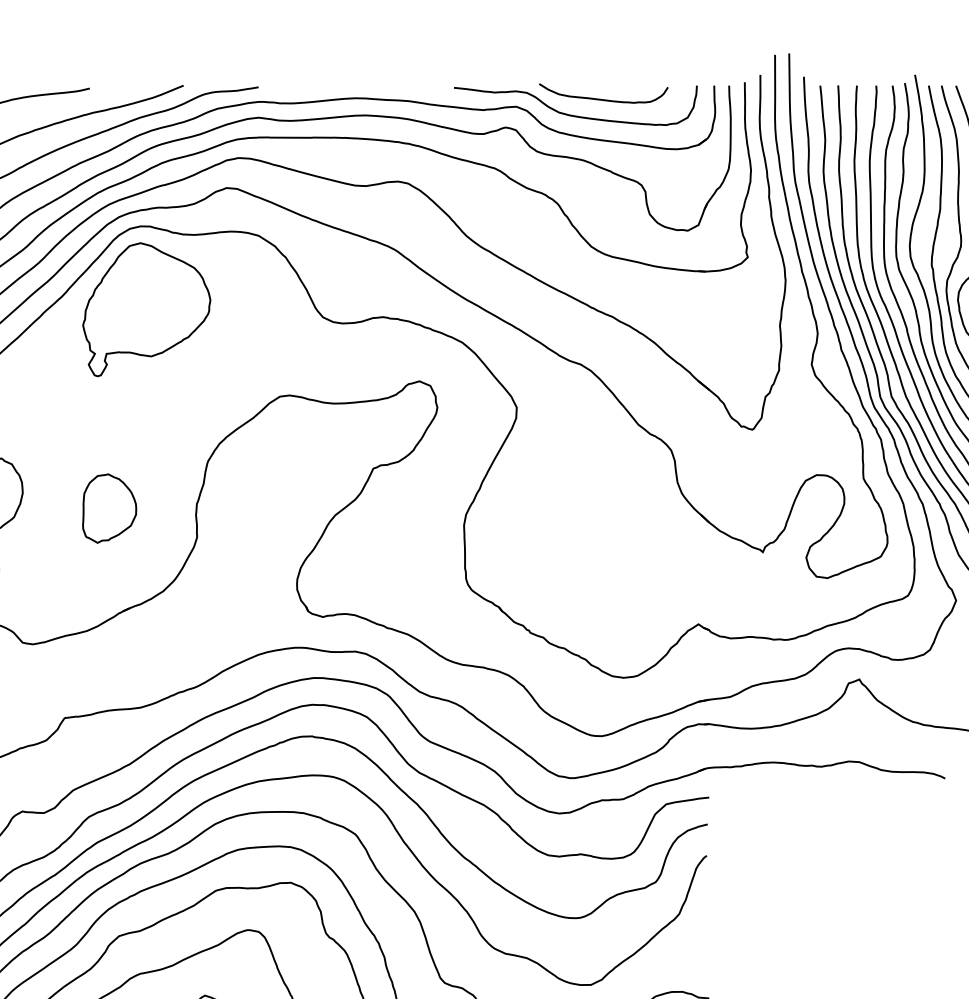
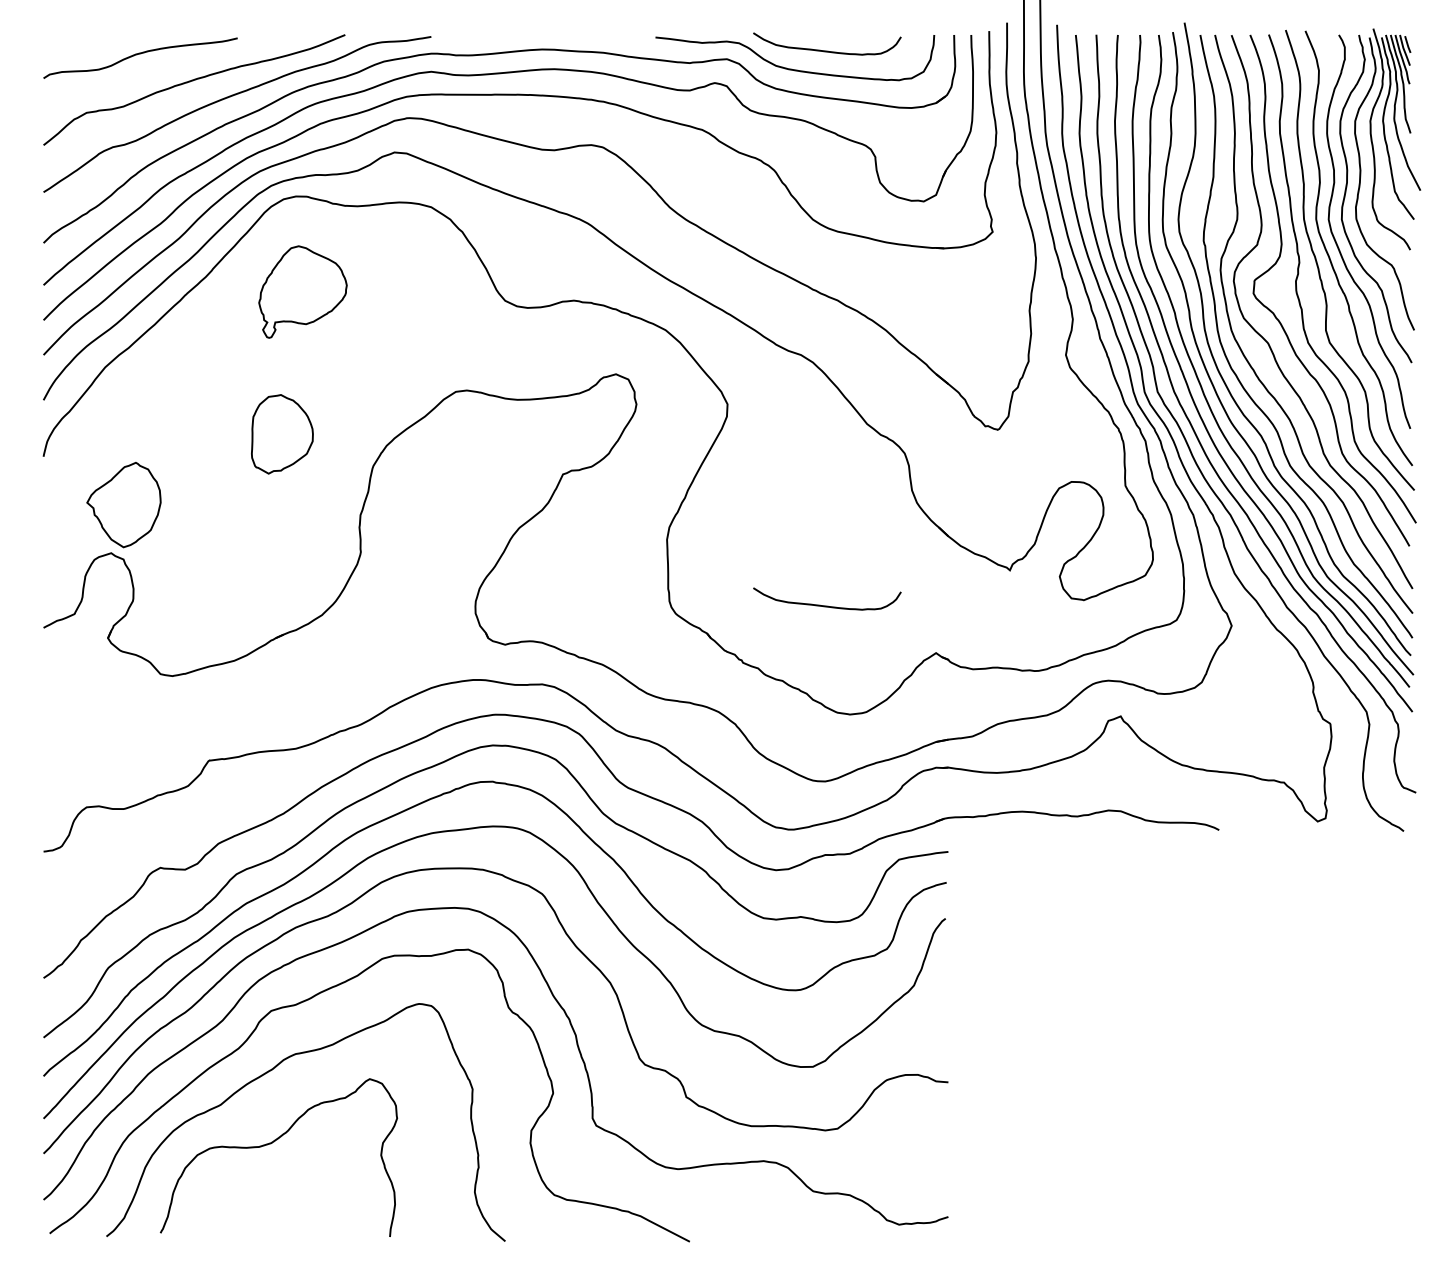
part: (146, 309) -> (302, 291), size x0.6
part: (109, 508) -> (282, 434), moved
curve: (603, 582) -> (827, 605), added

